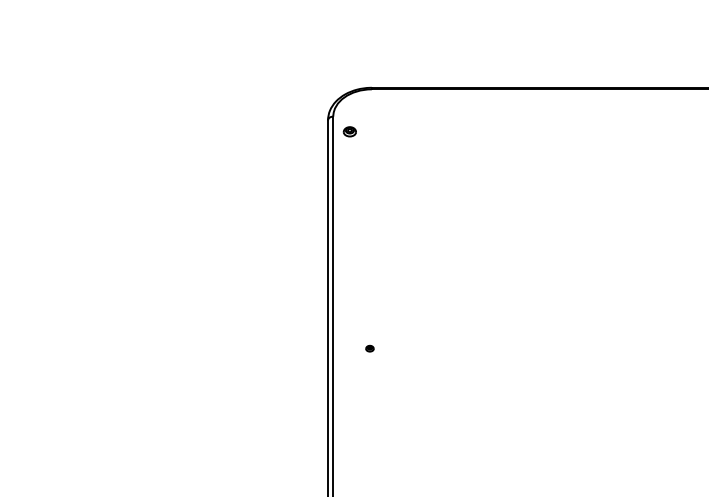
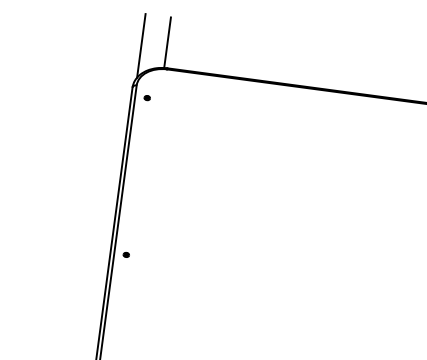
line: (367, 52) -> (167, 42), added
line: (332, 62) -> (141, 46), added
part: (349, 131) -> (146, 97), size x0.62
part: (369, 348) -> (126, 254), moved

